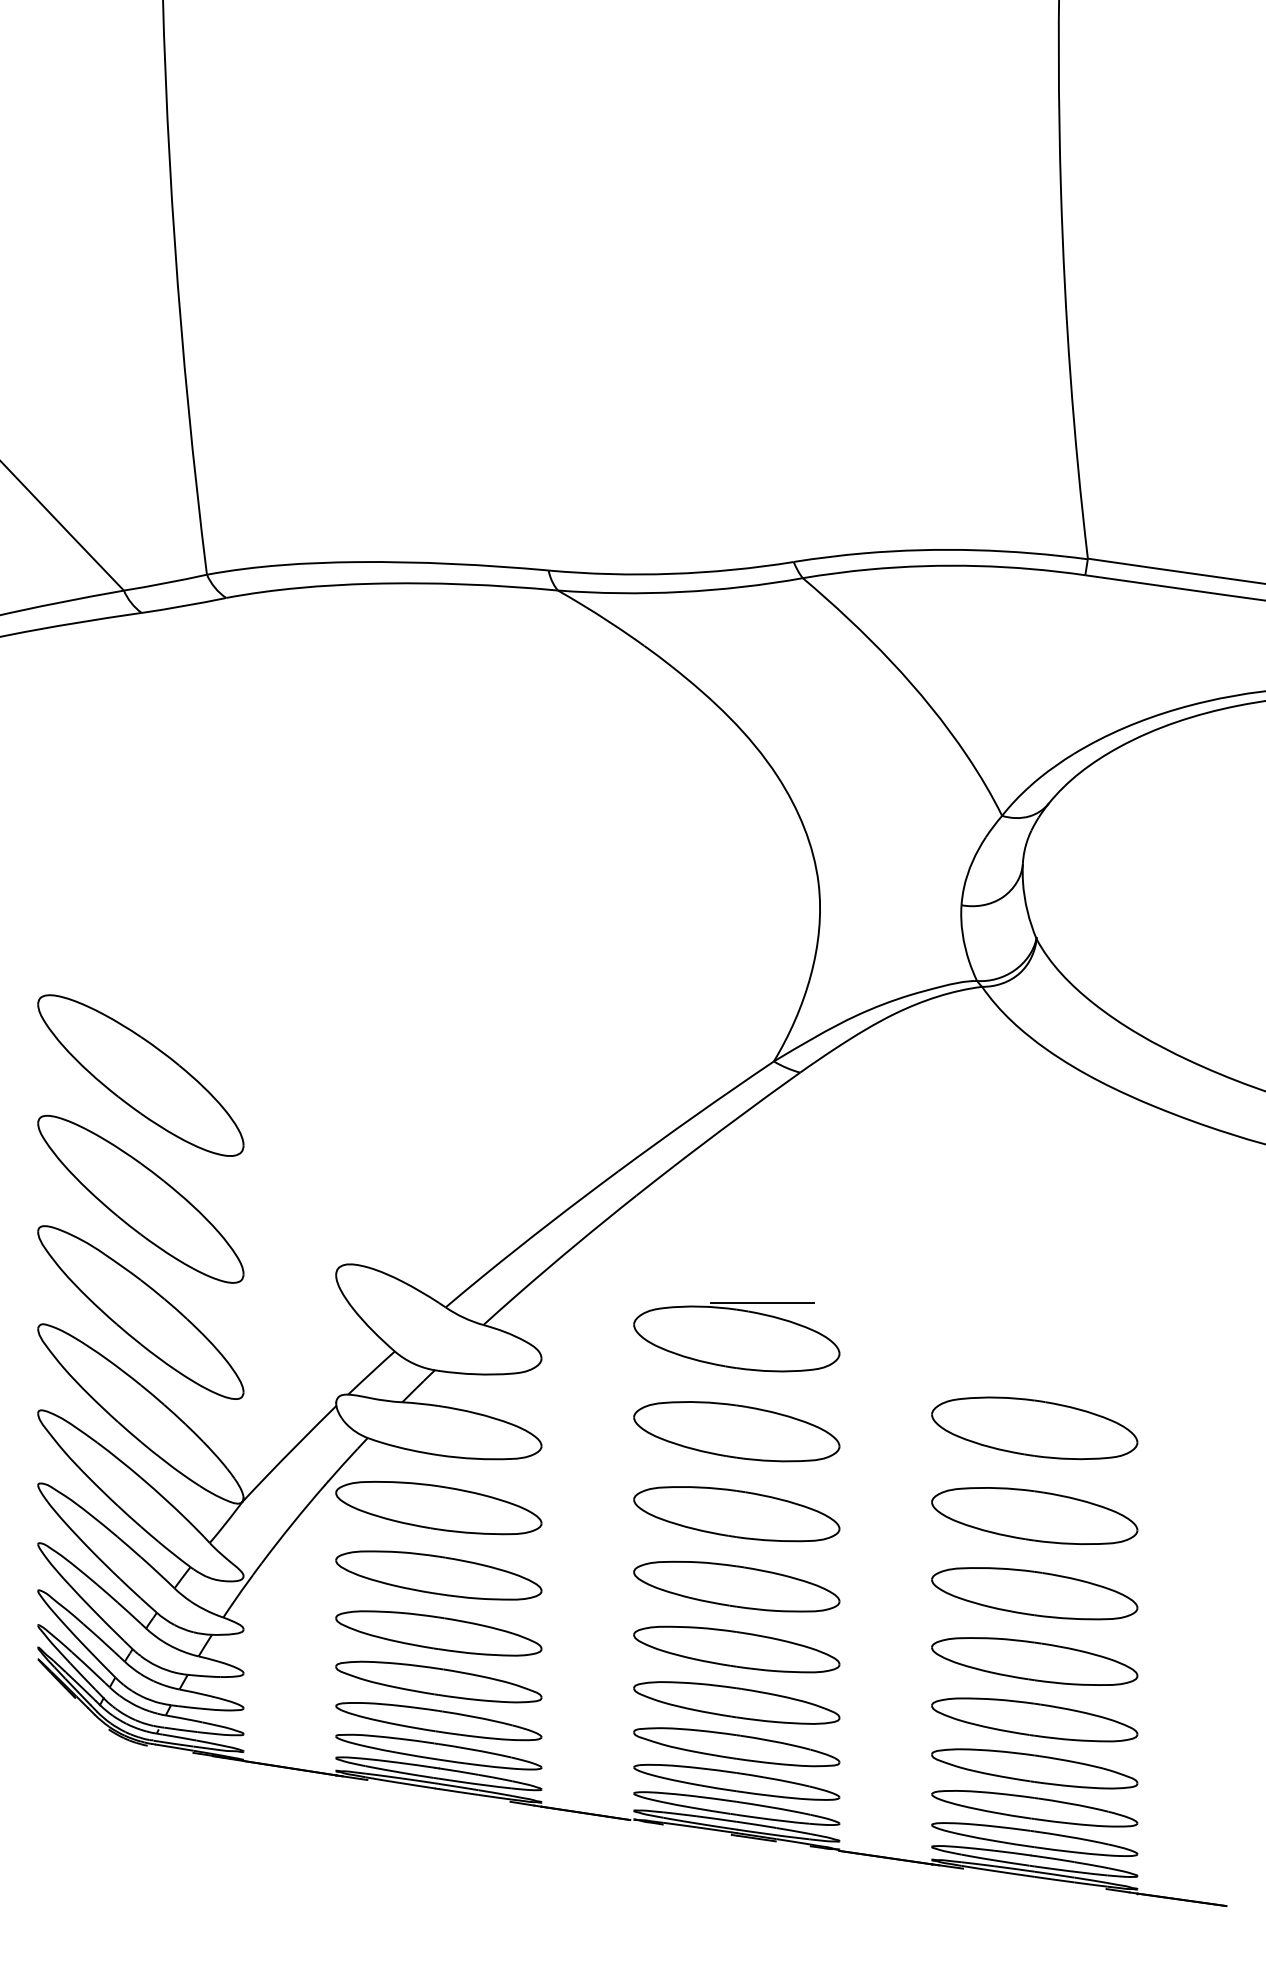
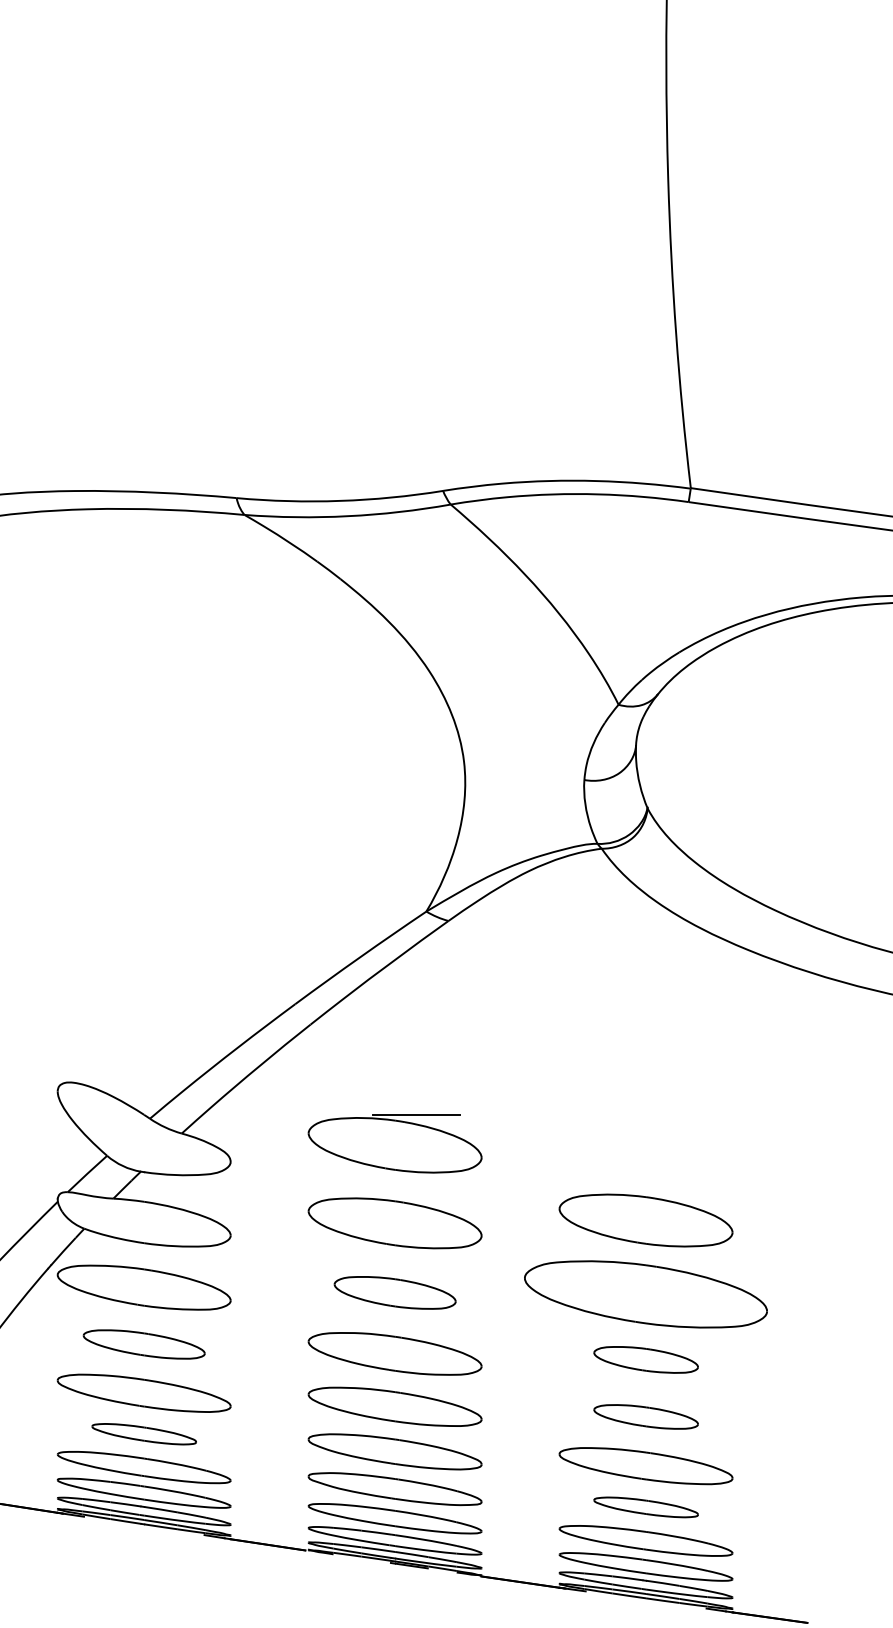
part: (736, 1514) -> (394, 1293), size x0.7
part: (1034, 1515) -> (645, 1293), size x1.4
part: (438, 1575) -> (143, 1344), size x0.7
part: (1034, 1593) -> (645, 1359), size x0.6
part: (1034, 1661) -> (645, 1416), size x0.6
part: (438, 1681) -> (143, 1433), size x0.6
part: (1034, 1768) -> (645, 1507), size x0.6

